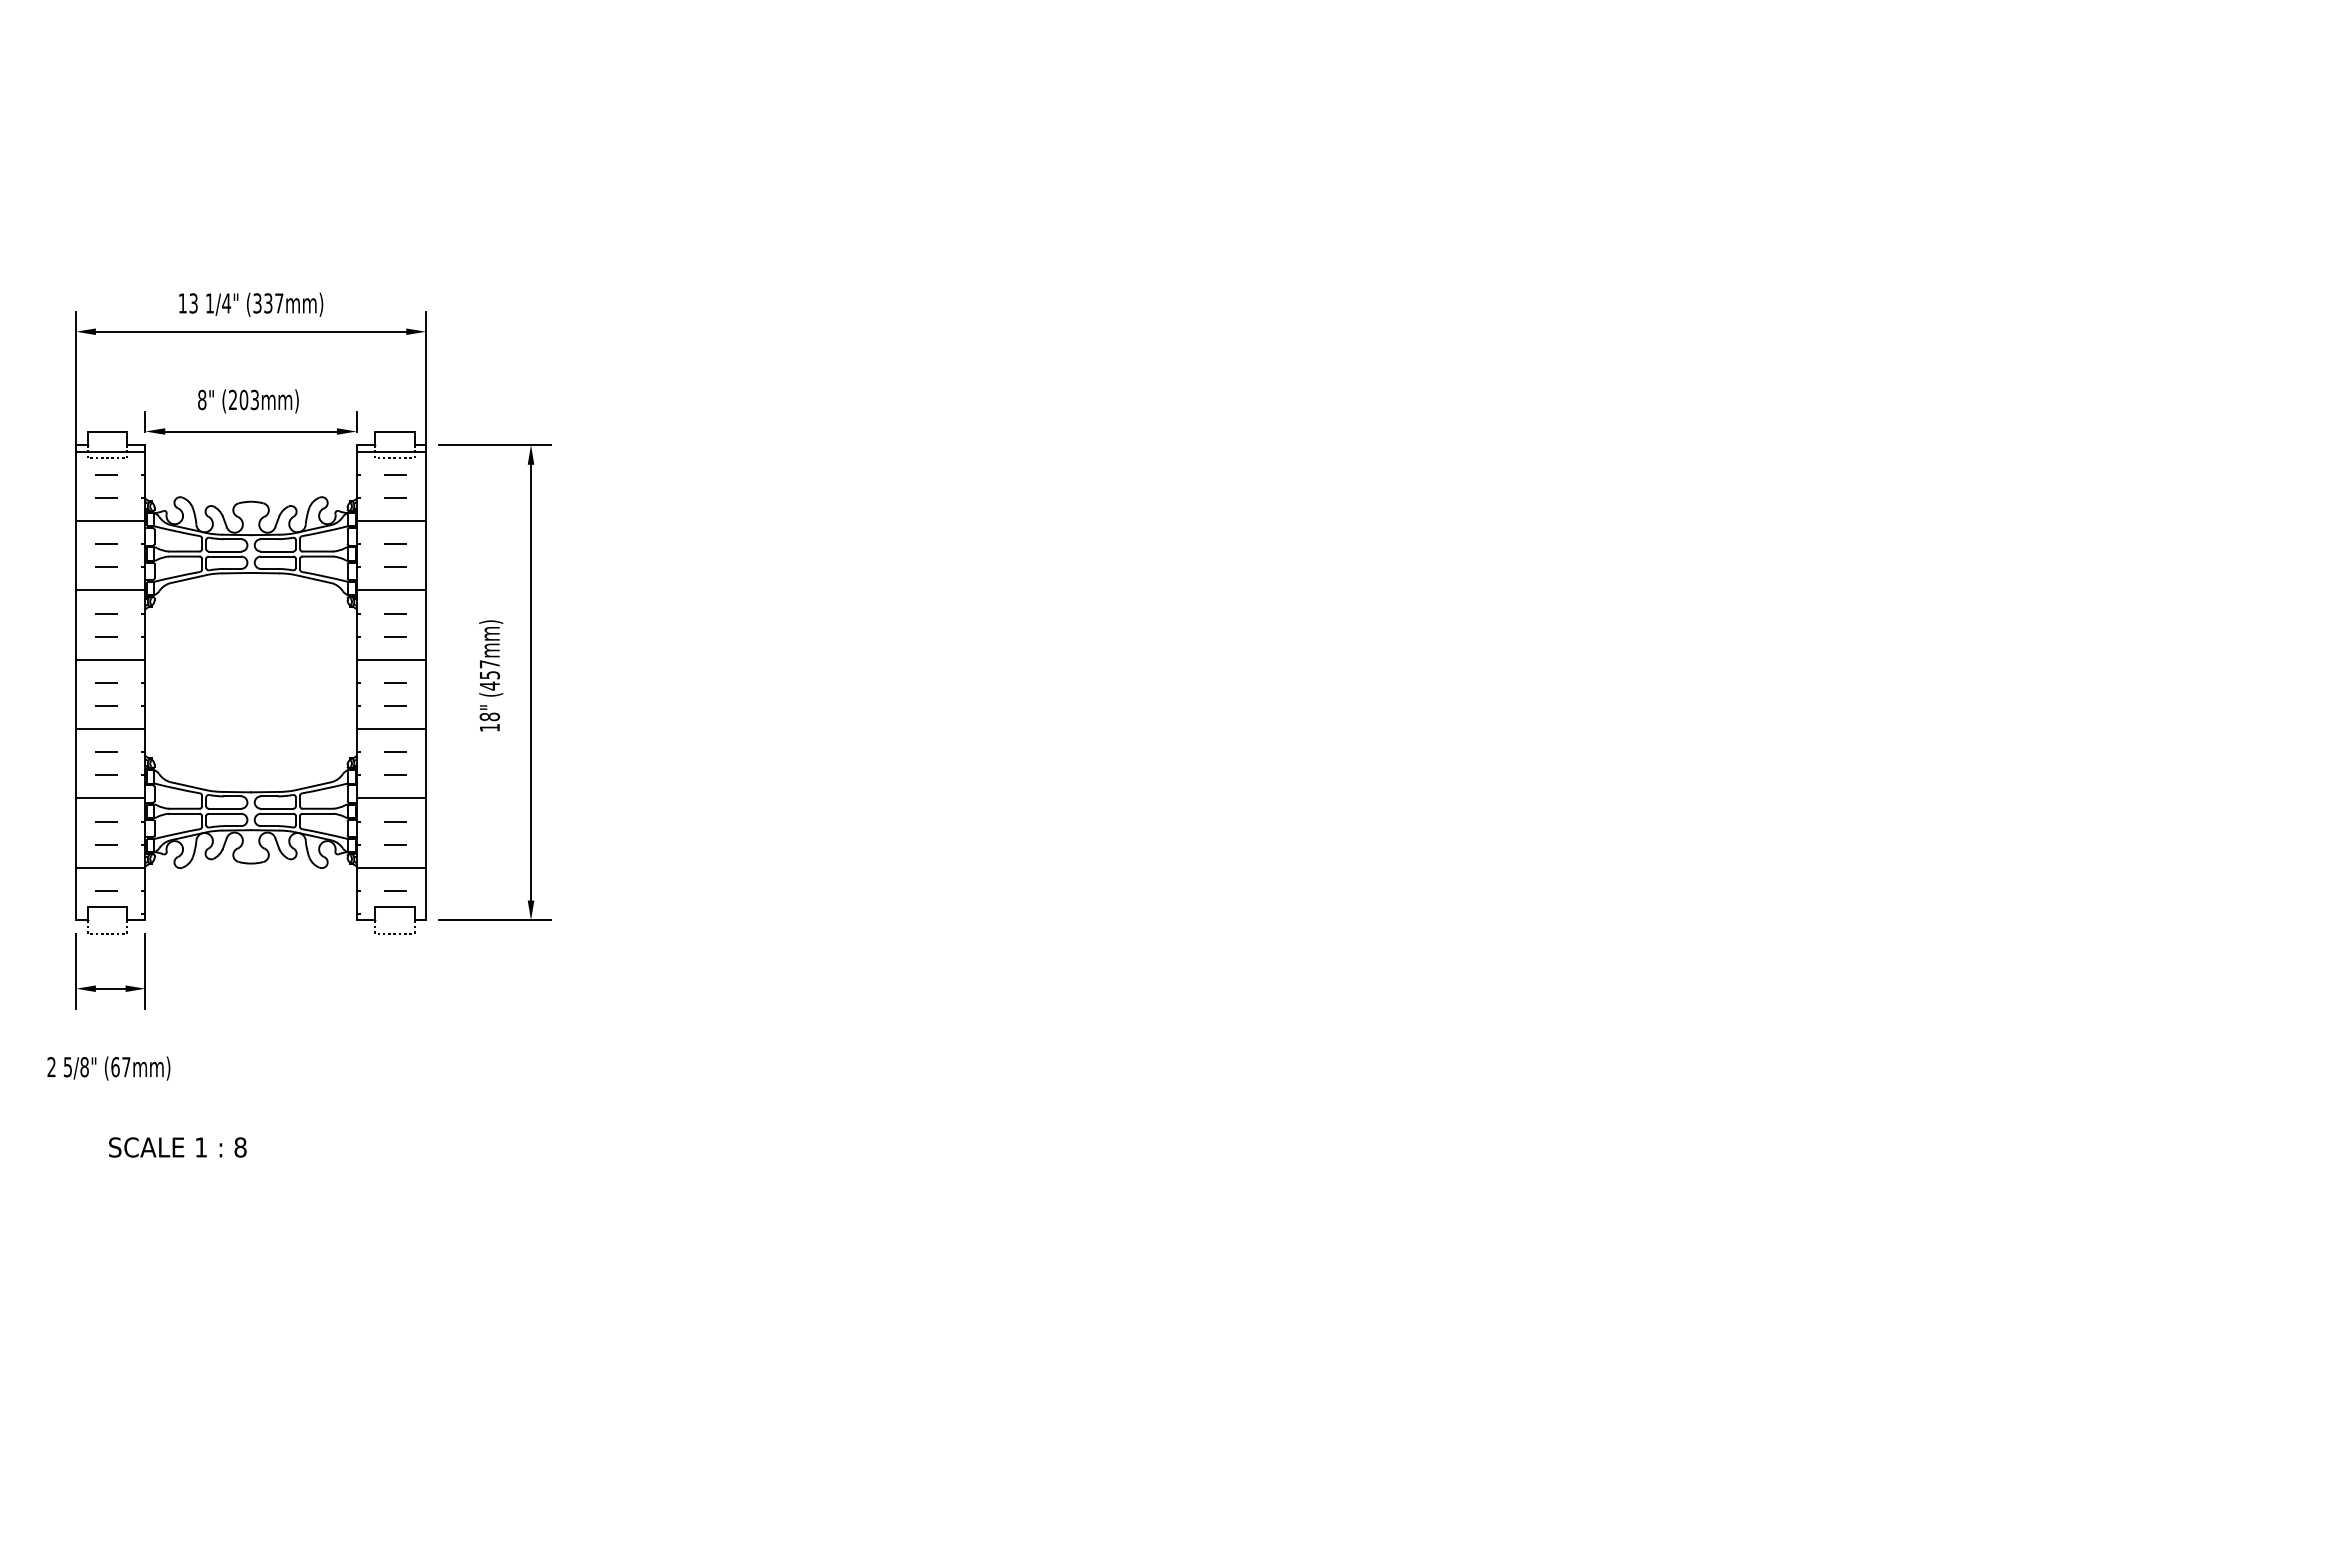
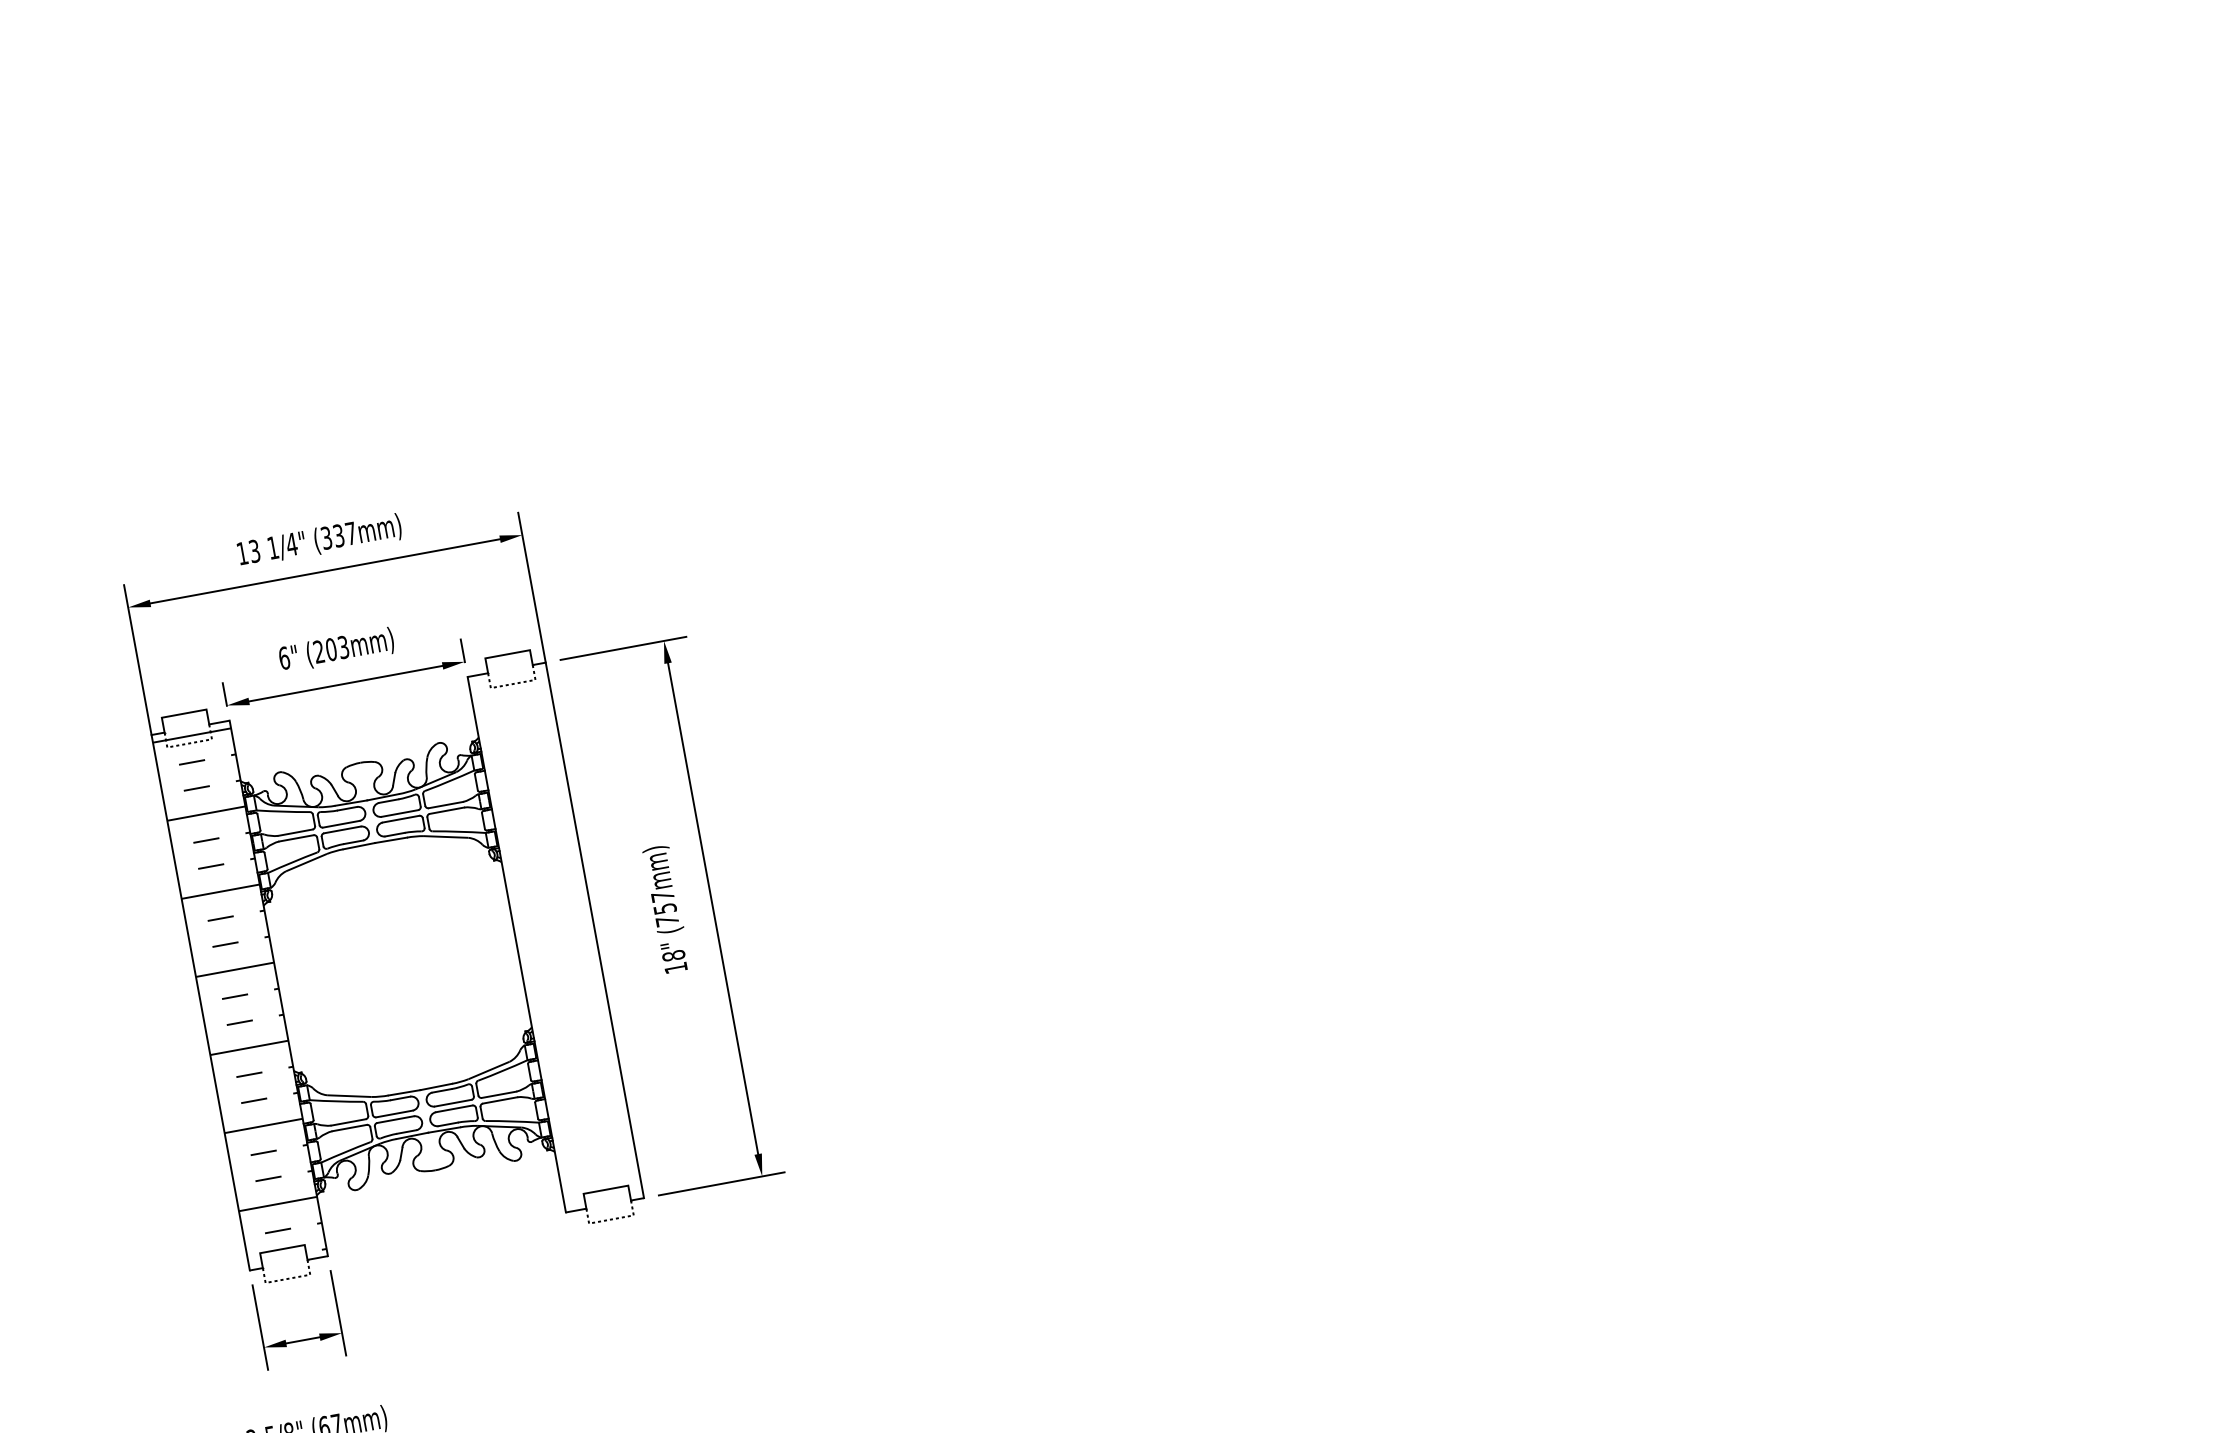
text: (202, 399) -> (284, 657), 8" -> 6"
hatch: (391, 682) -> (555, 937), removed
text: (489, 685) -> (666, 920), (457mm) -> (757mm)

